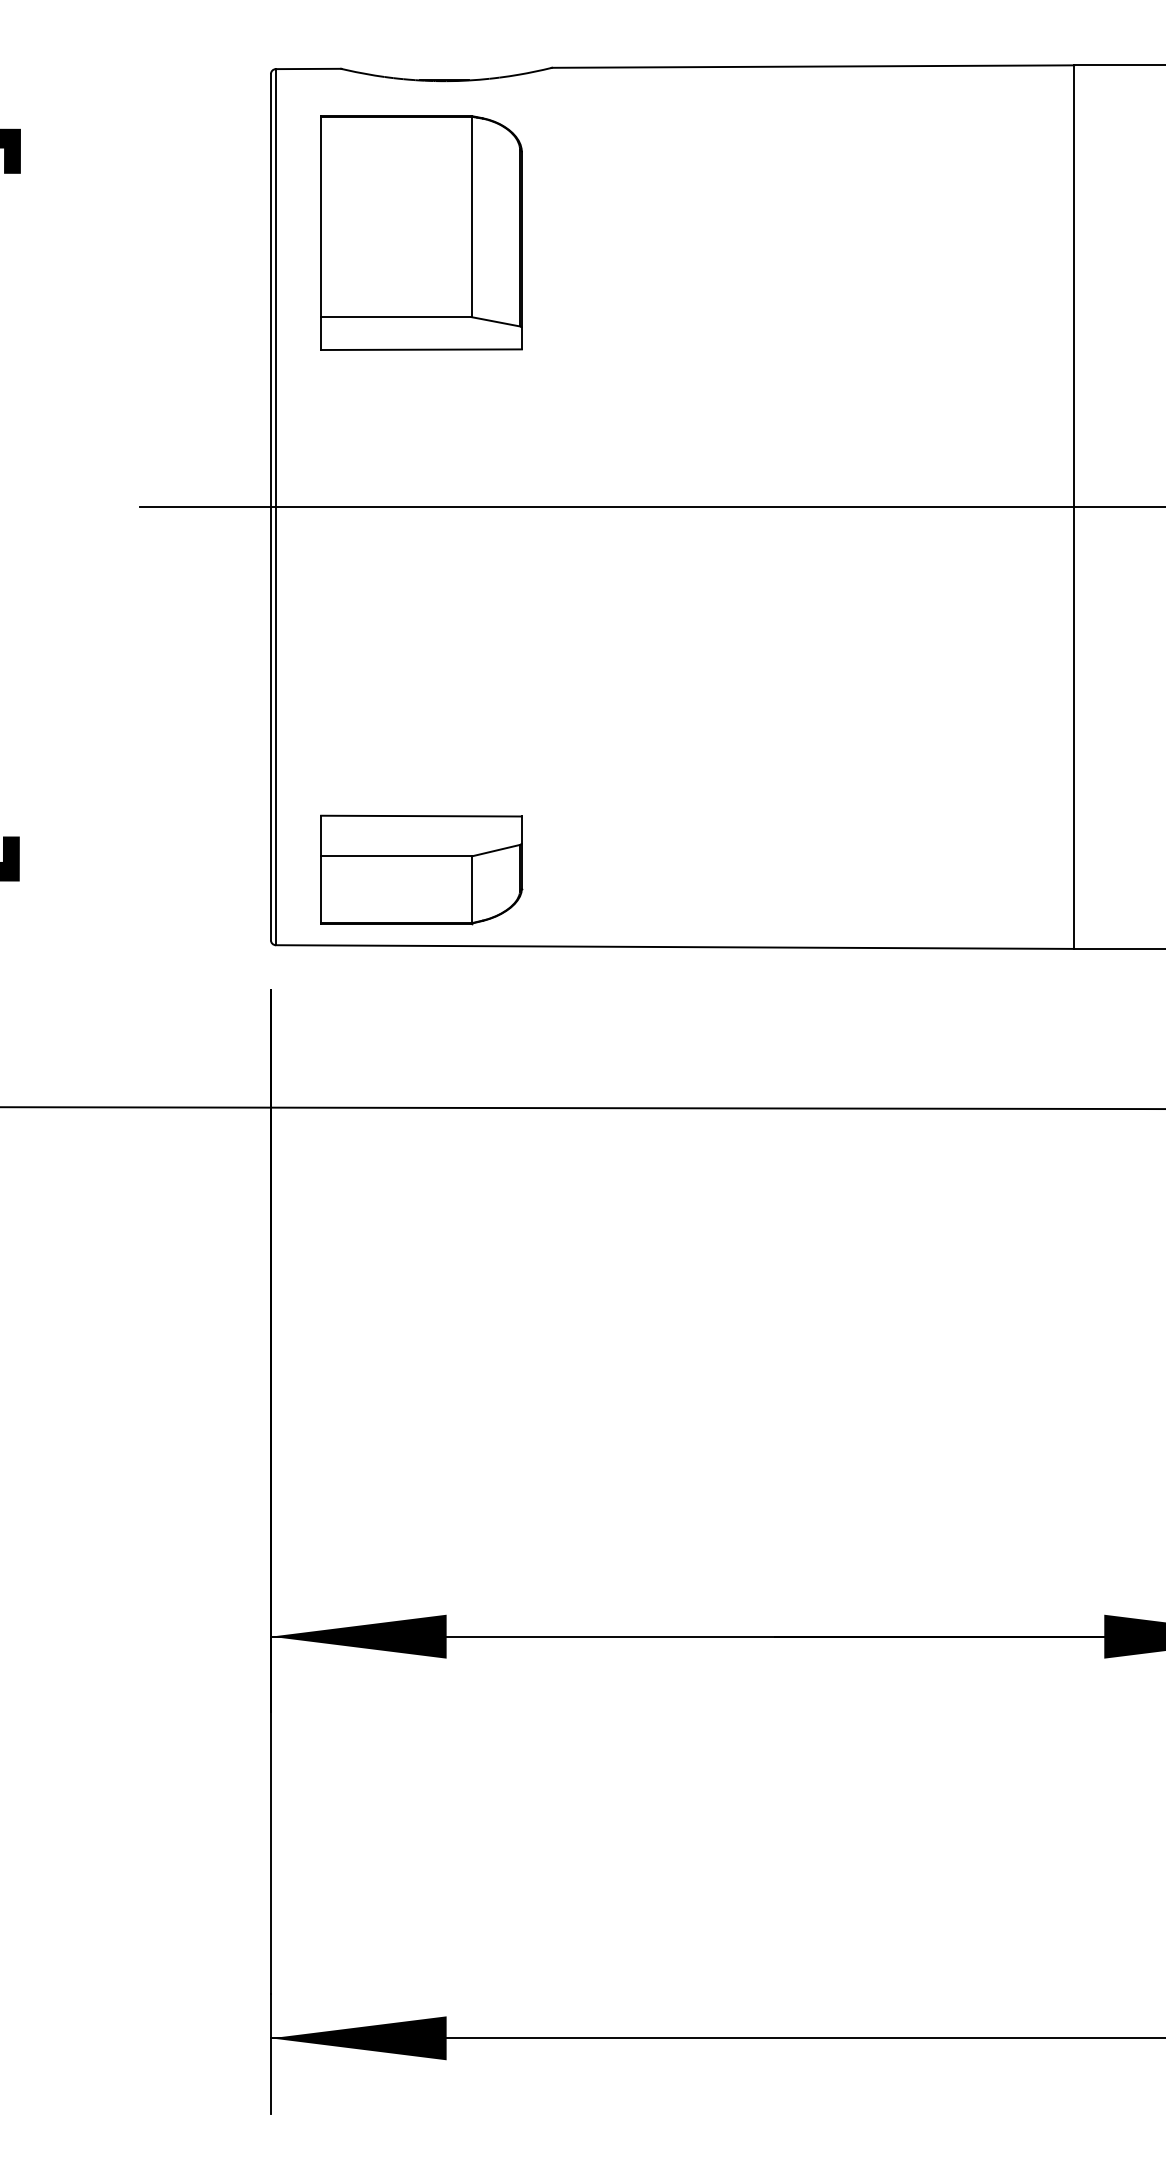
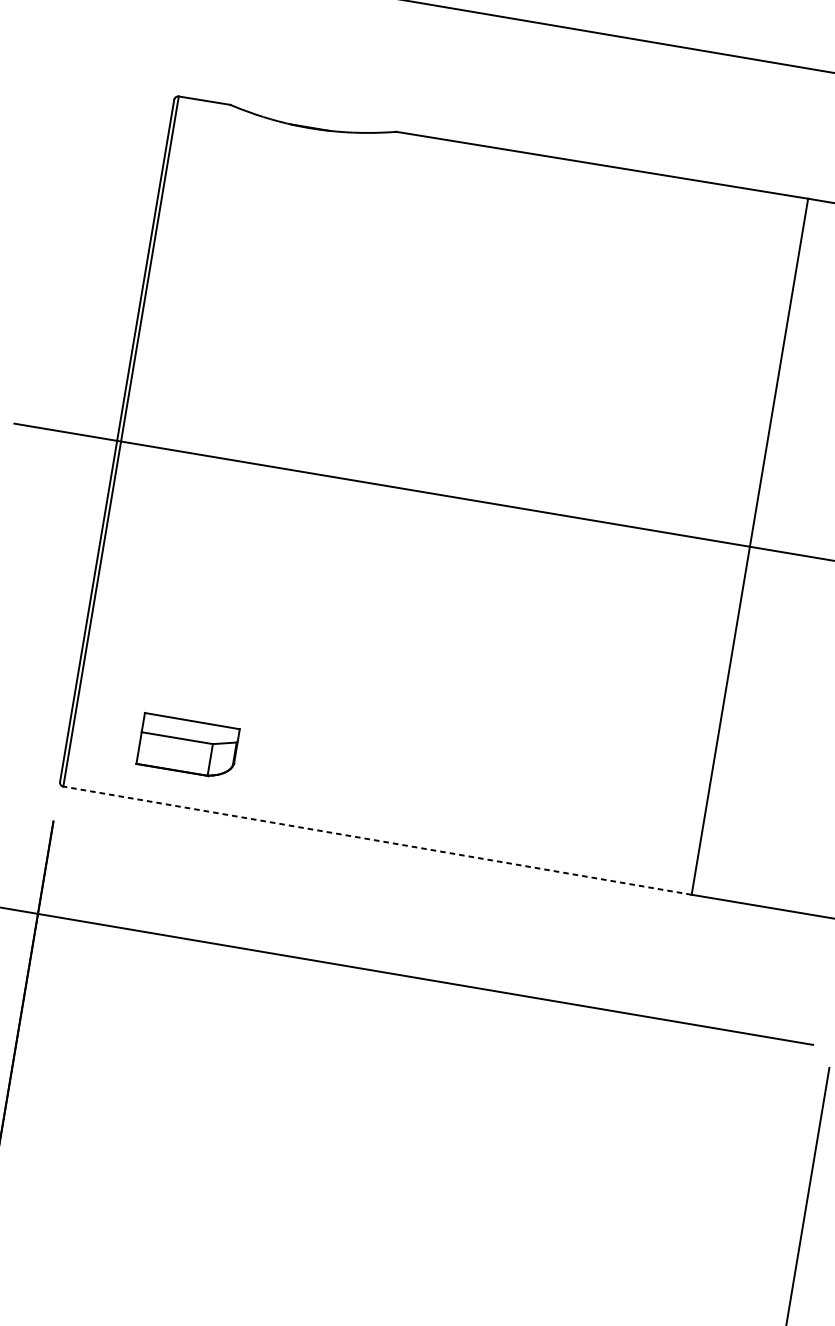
part: (421, 232) -> (271, 244), removed
part: (421, 869) -> (188, 746), size x0.6
line: (674, 947) -> (377, 840), solid -> dashed

